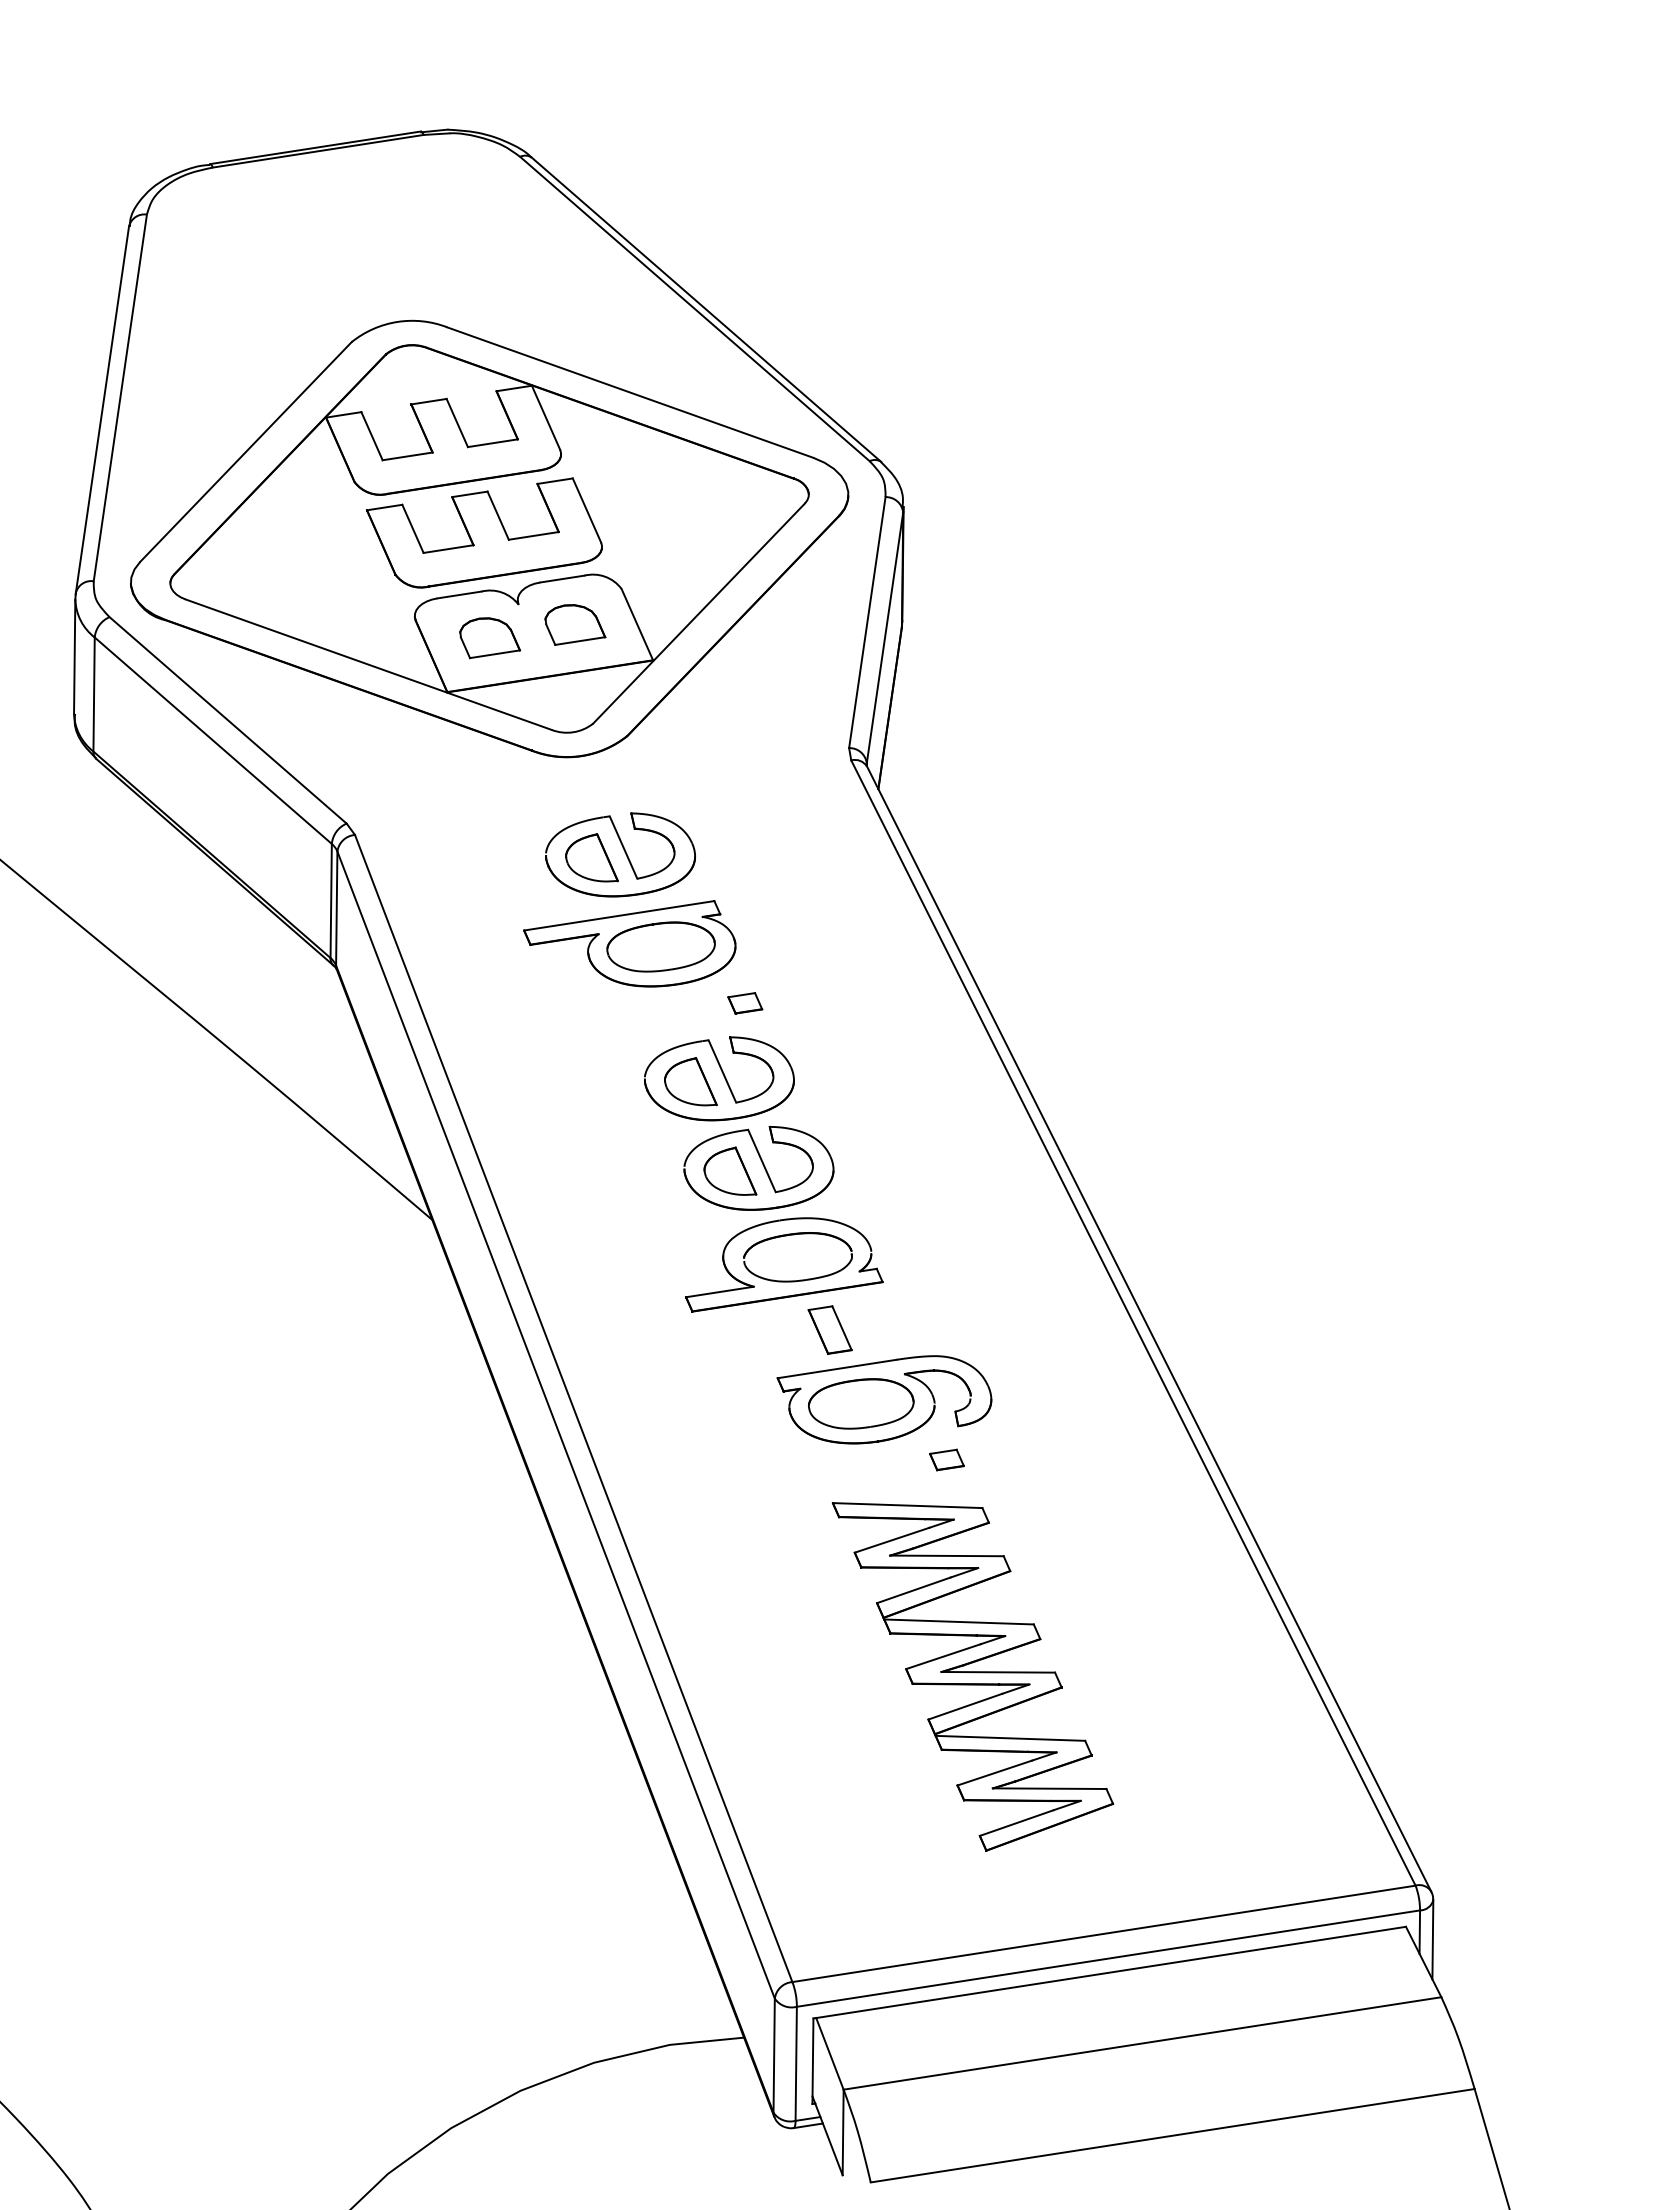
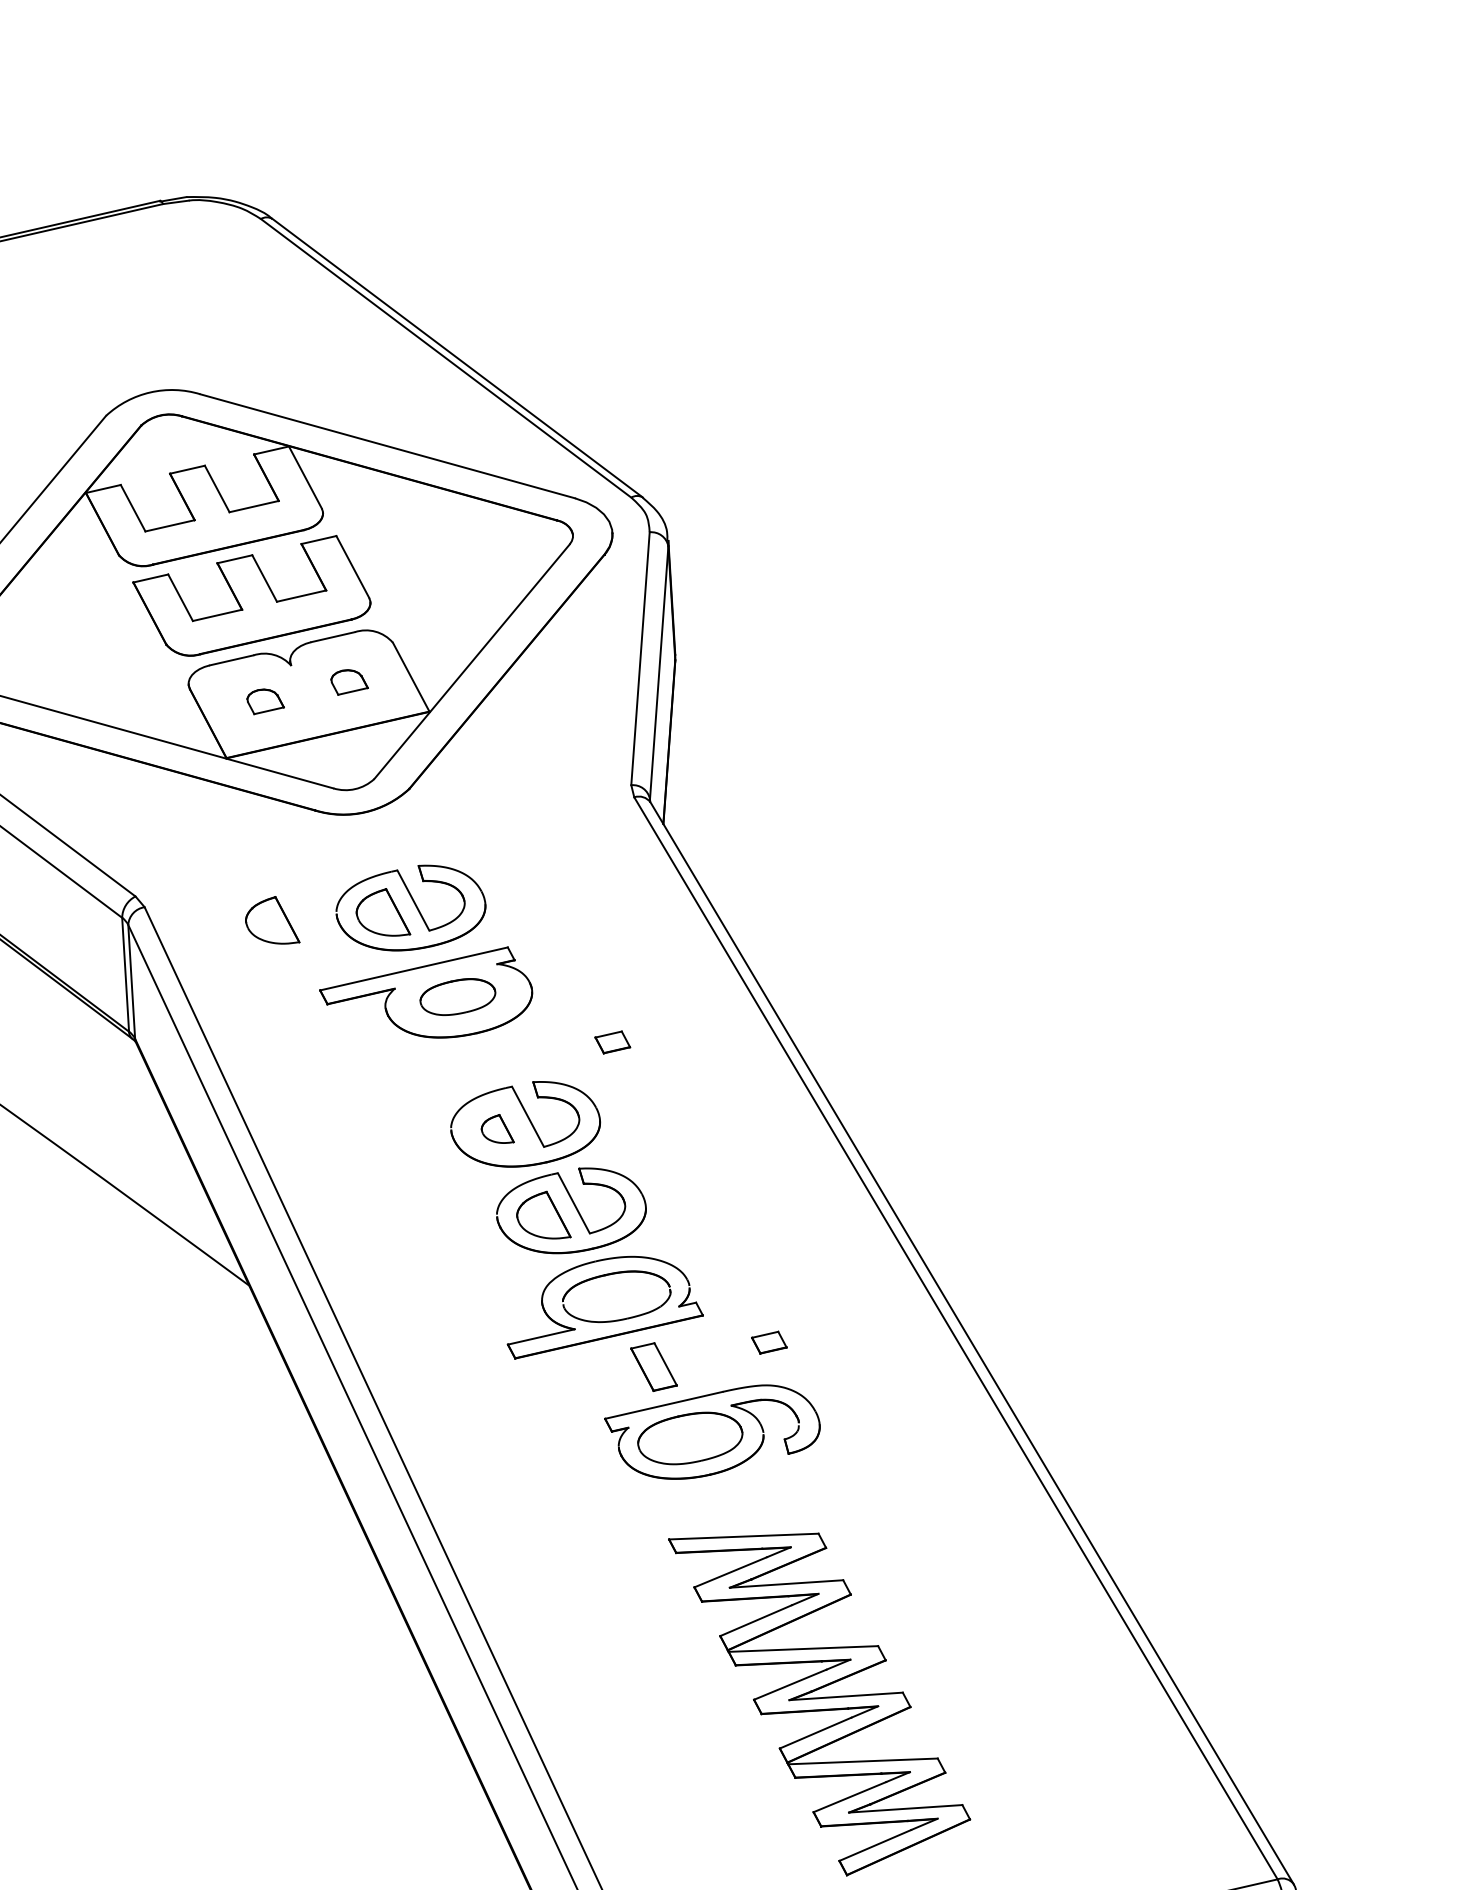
part: (575, 624) -> (349, 681), size x0.6
part: (490, 638) -> (265, 701), size x0.6
part: (480, 857) -> (271, 920), added
part: (660, 946) -> (457, 996), size x0.7
part: (745, 1003) -> (613, 1042), moved
part: (690, 1081) -> (496, 1129), size x0.6
part: (946, 1459) -> (768, 1342), moved

